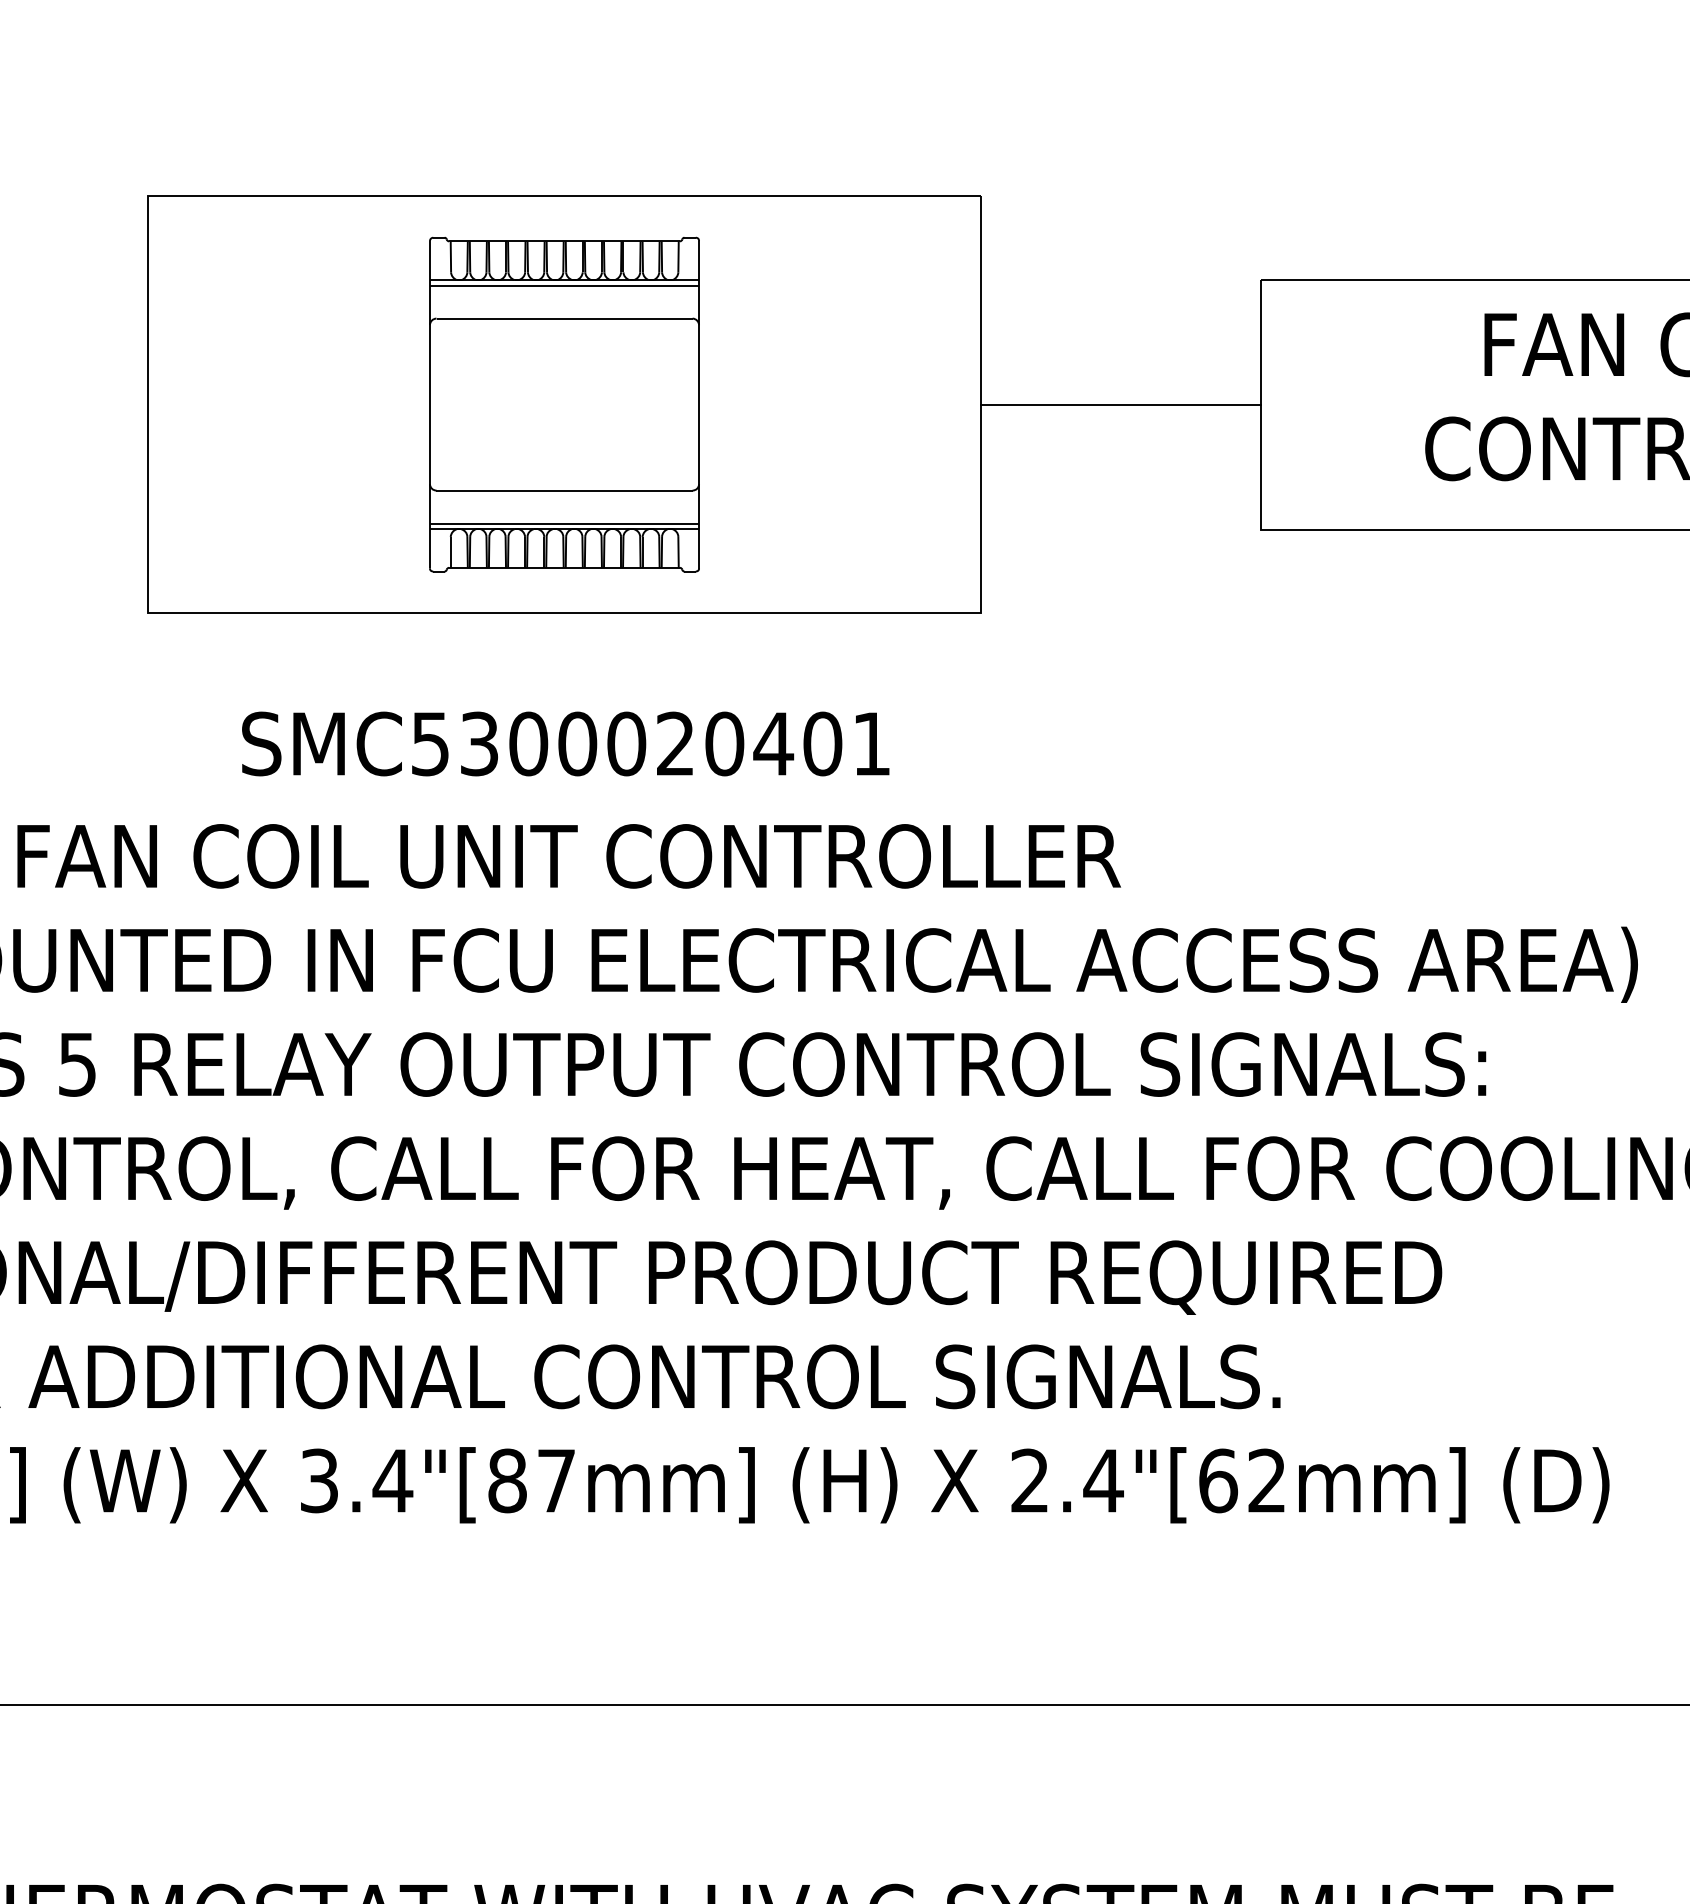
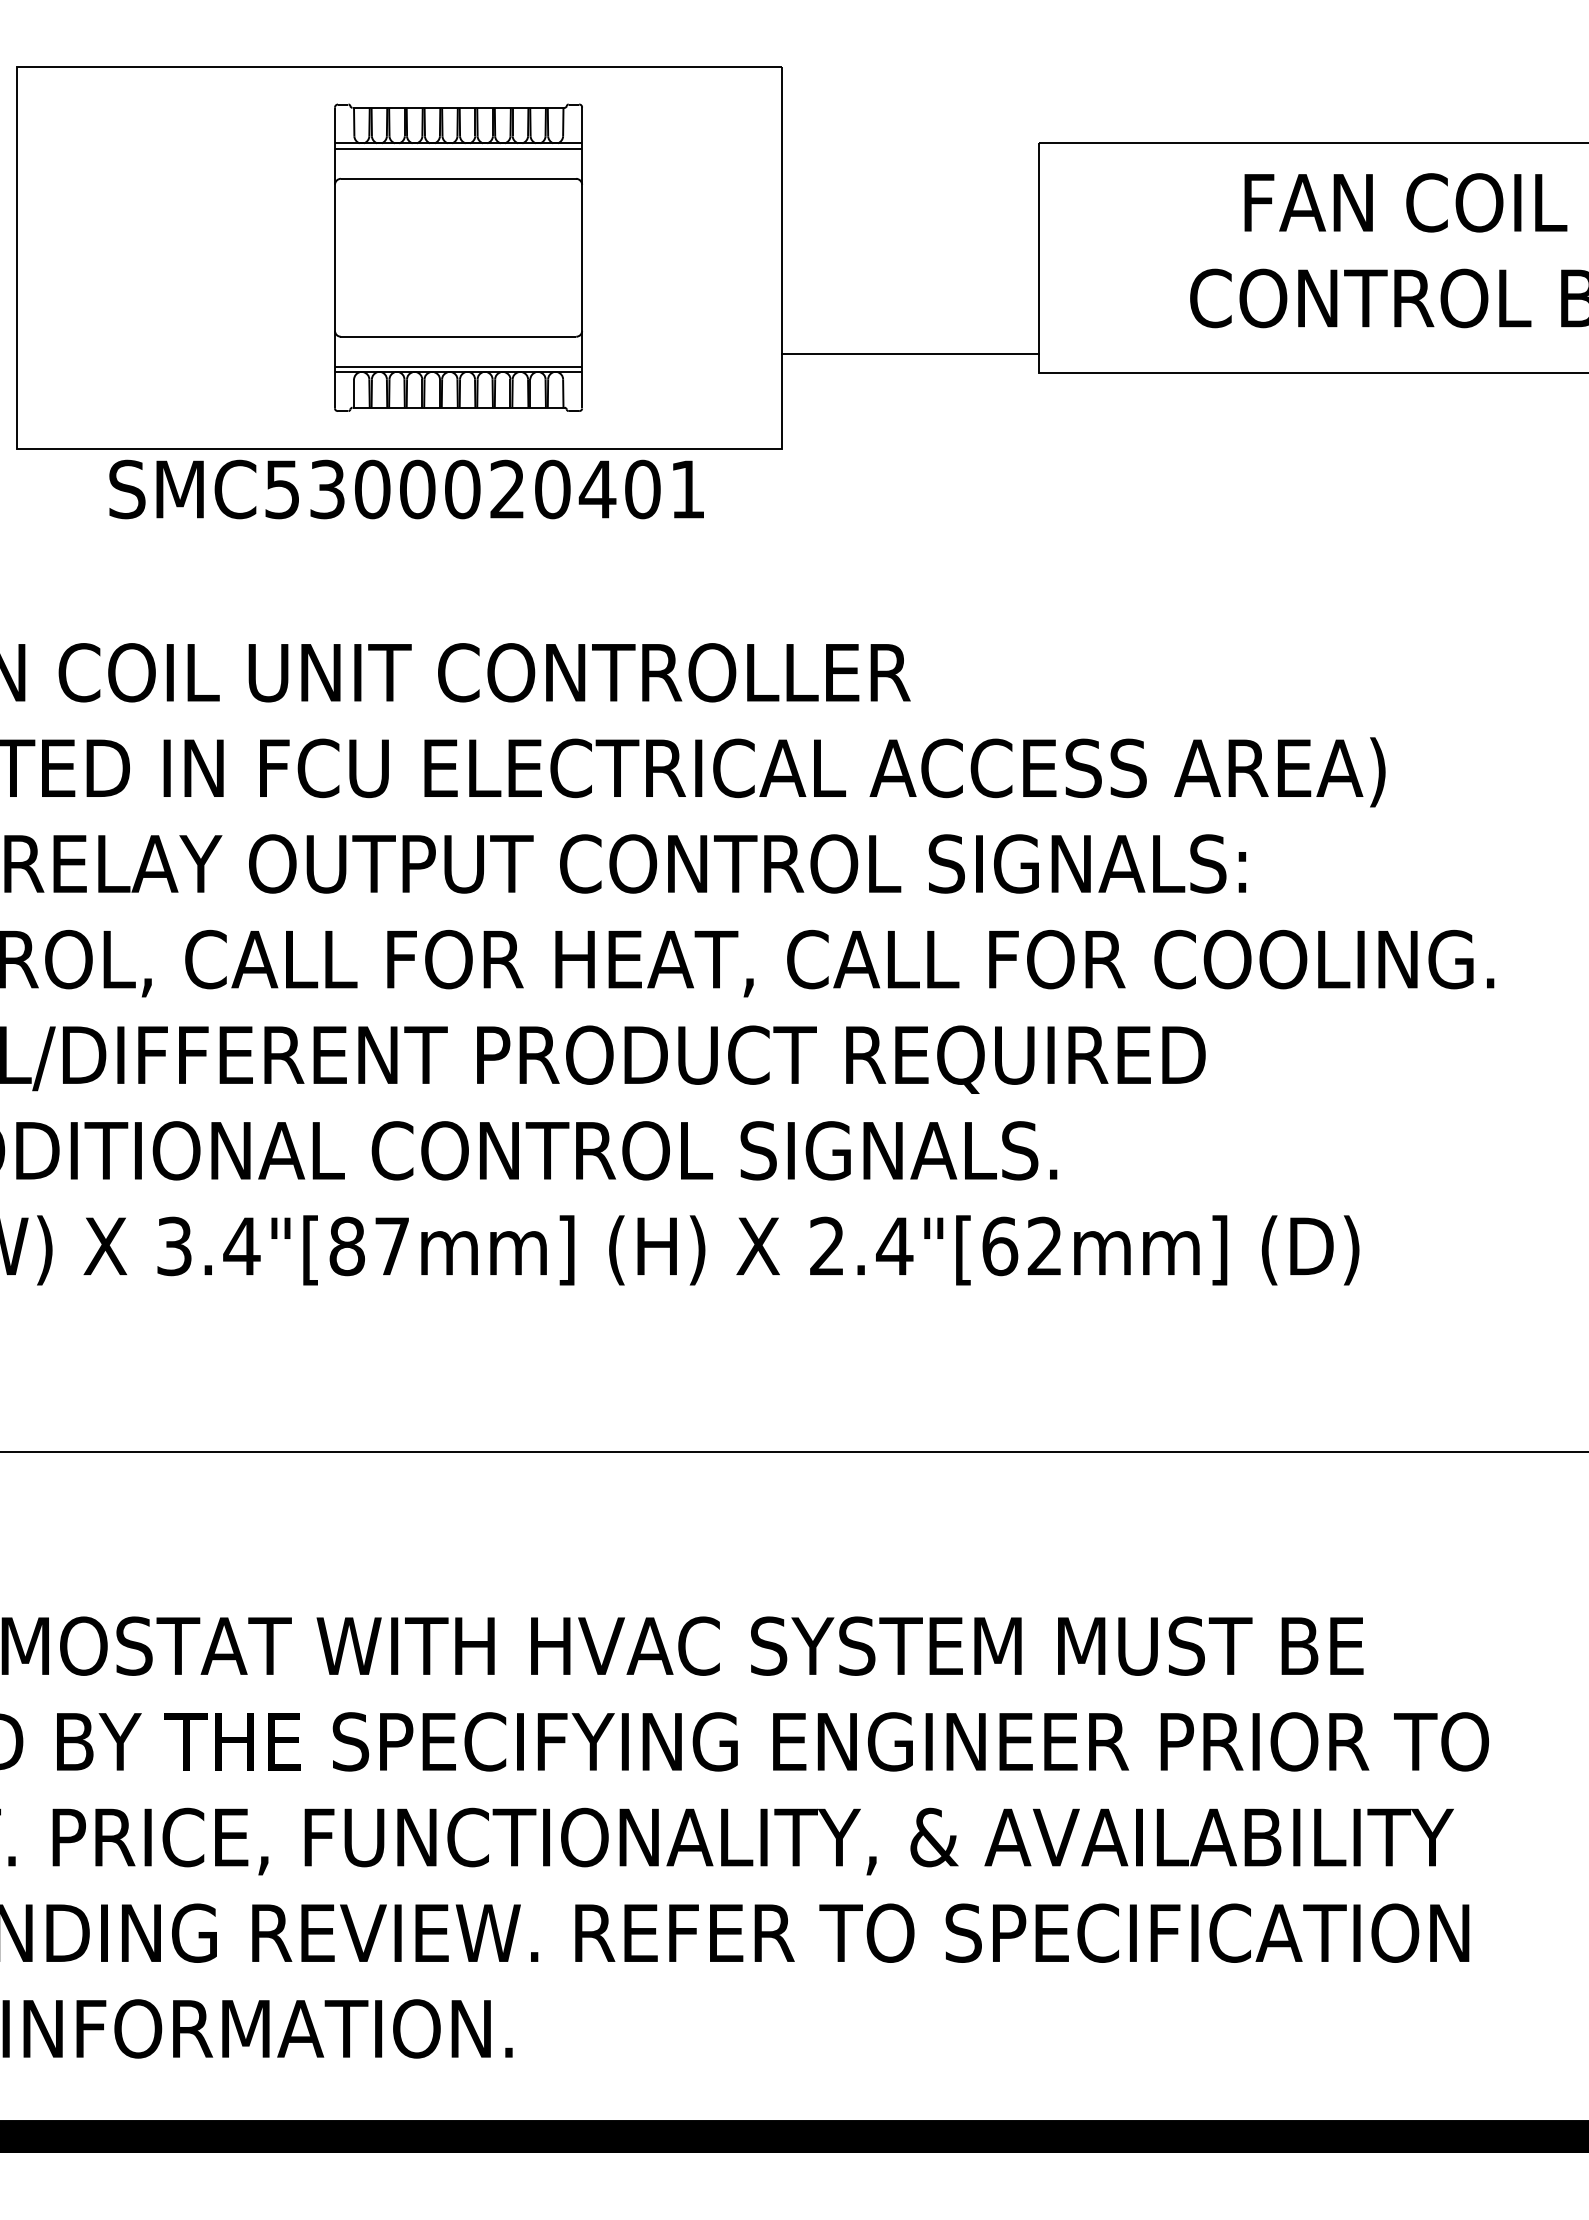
part: (564, 404) -> (458, 257), moved
line: (1120, 404) -> (910, 353), moved
text: (565, 743) -> (406, 489), moved

